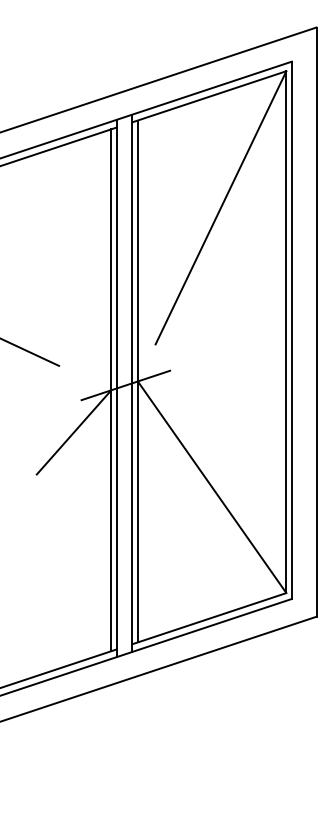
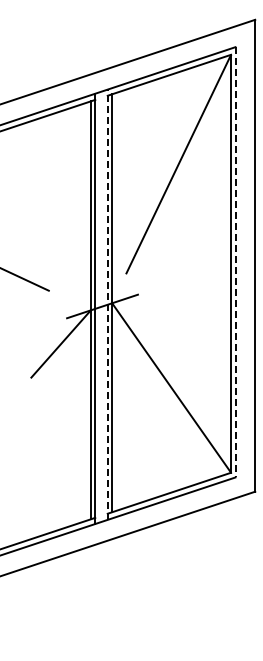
line: (291, 330) -> (235, 262), solid -> dashed
line: (132, 382) -> (107, 304), solid -> dashed

